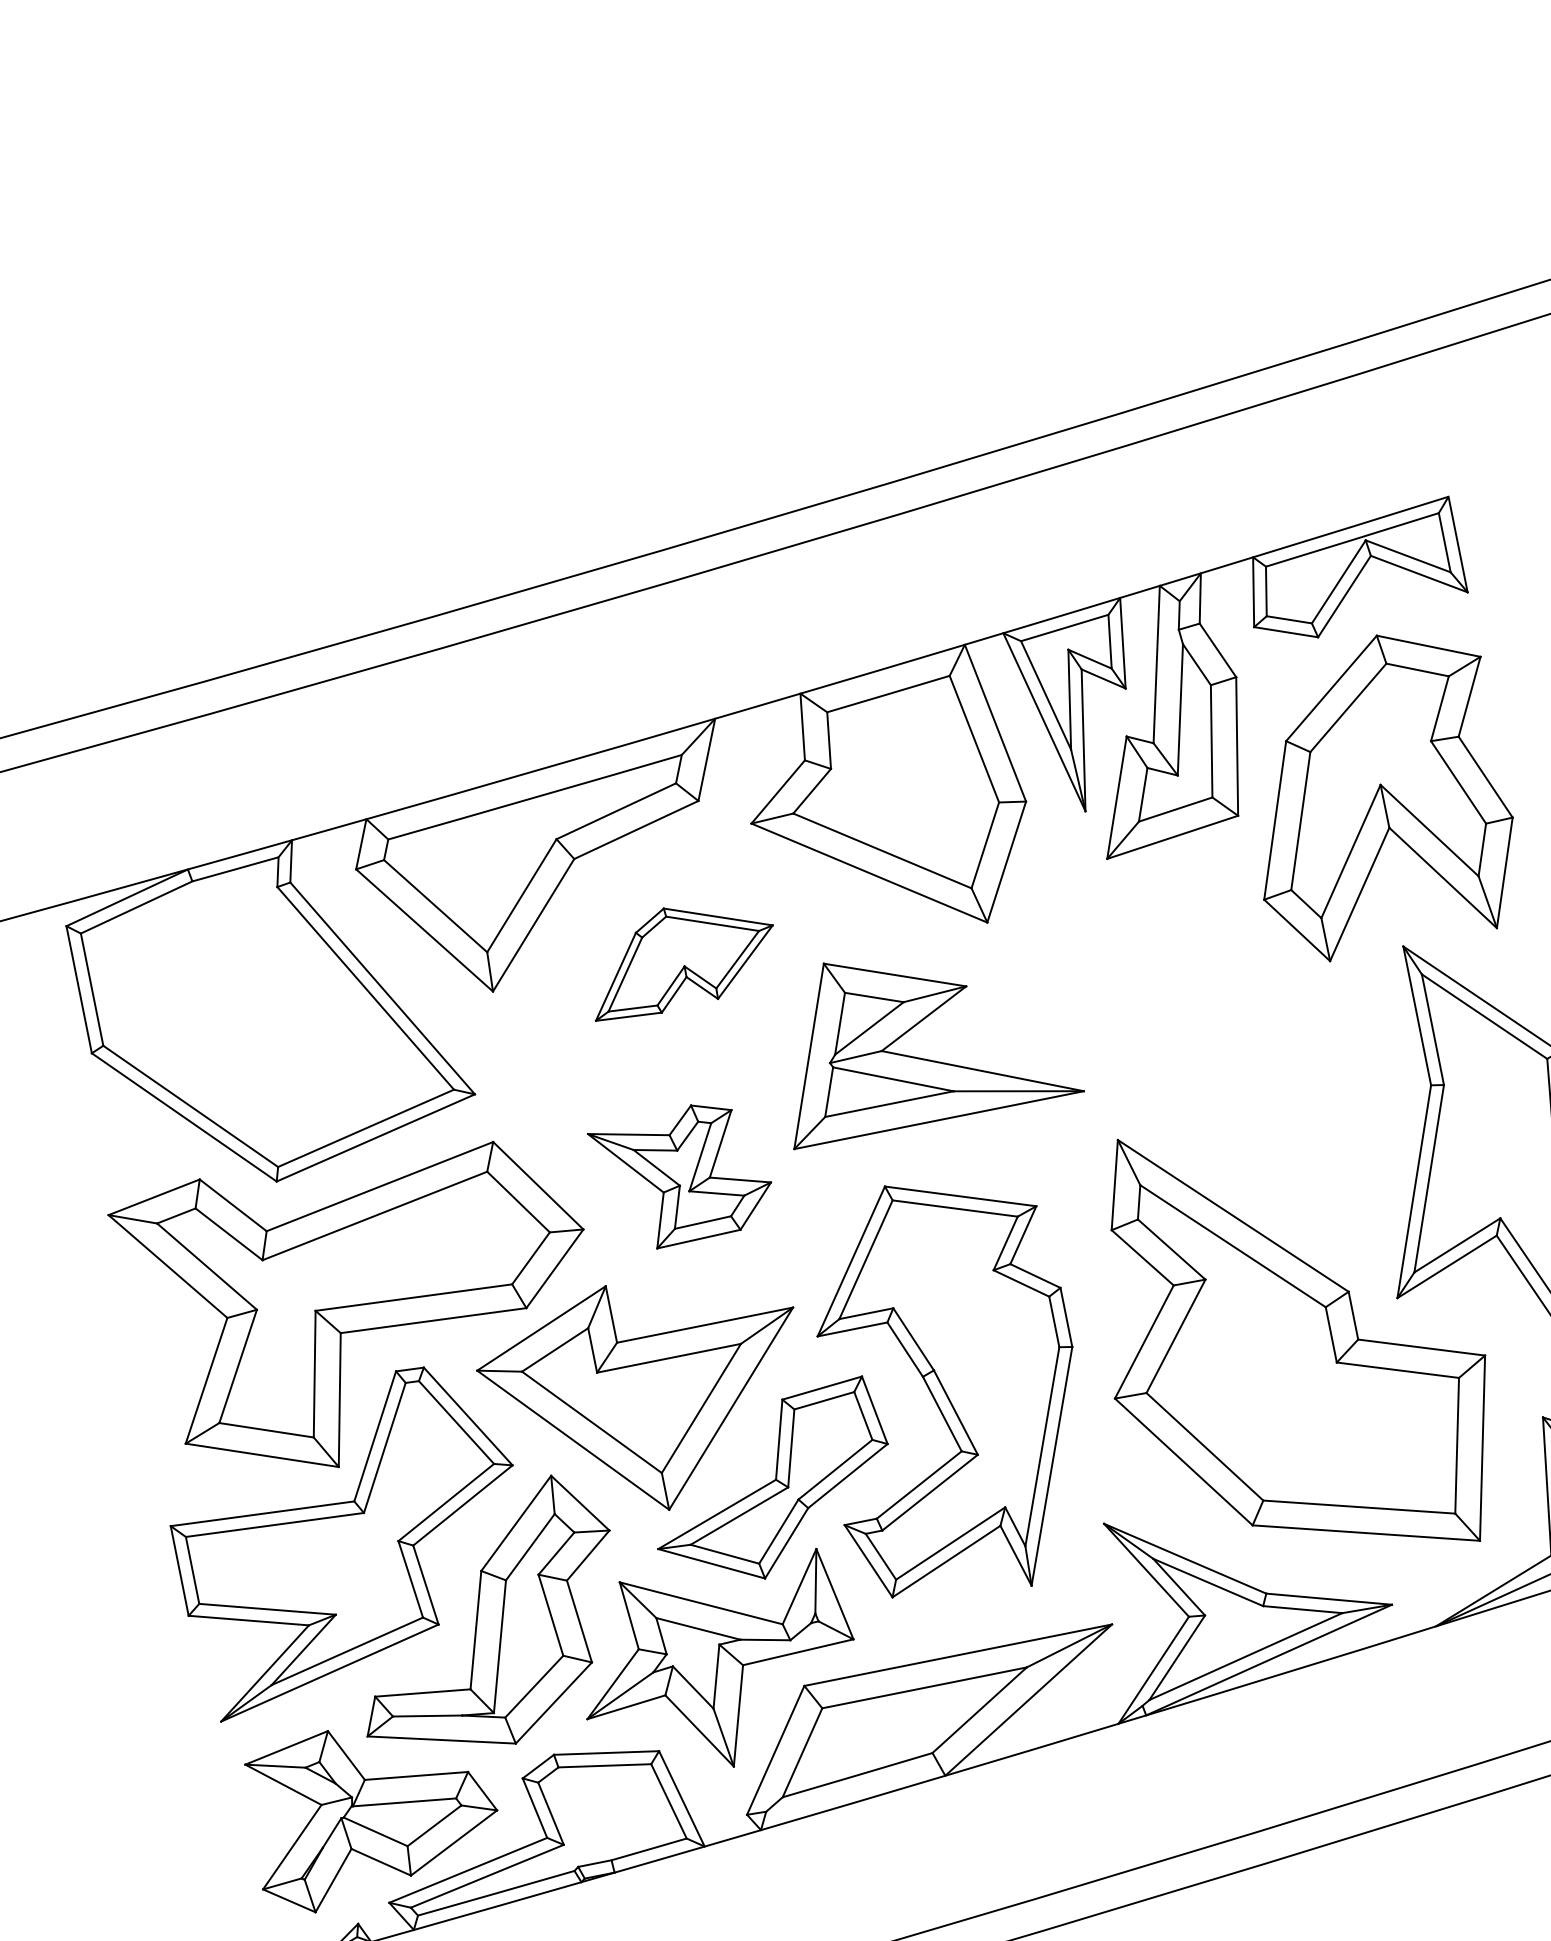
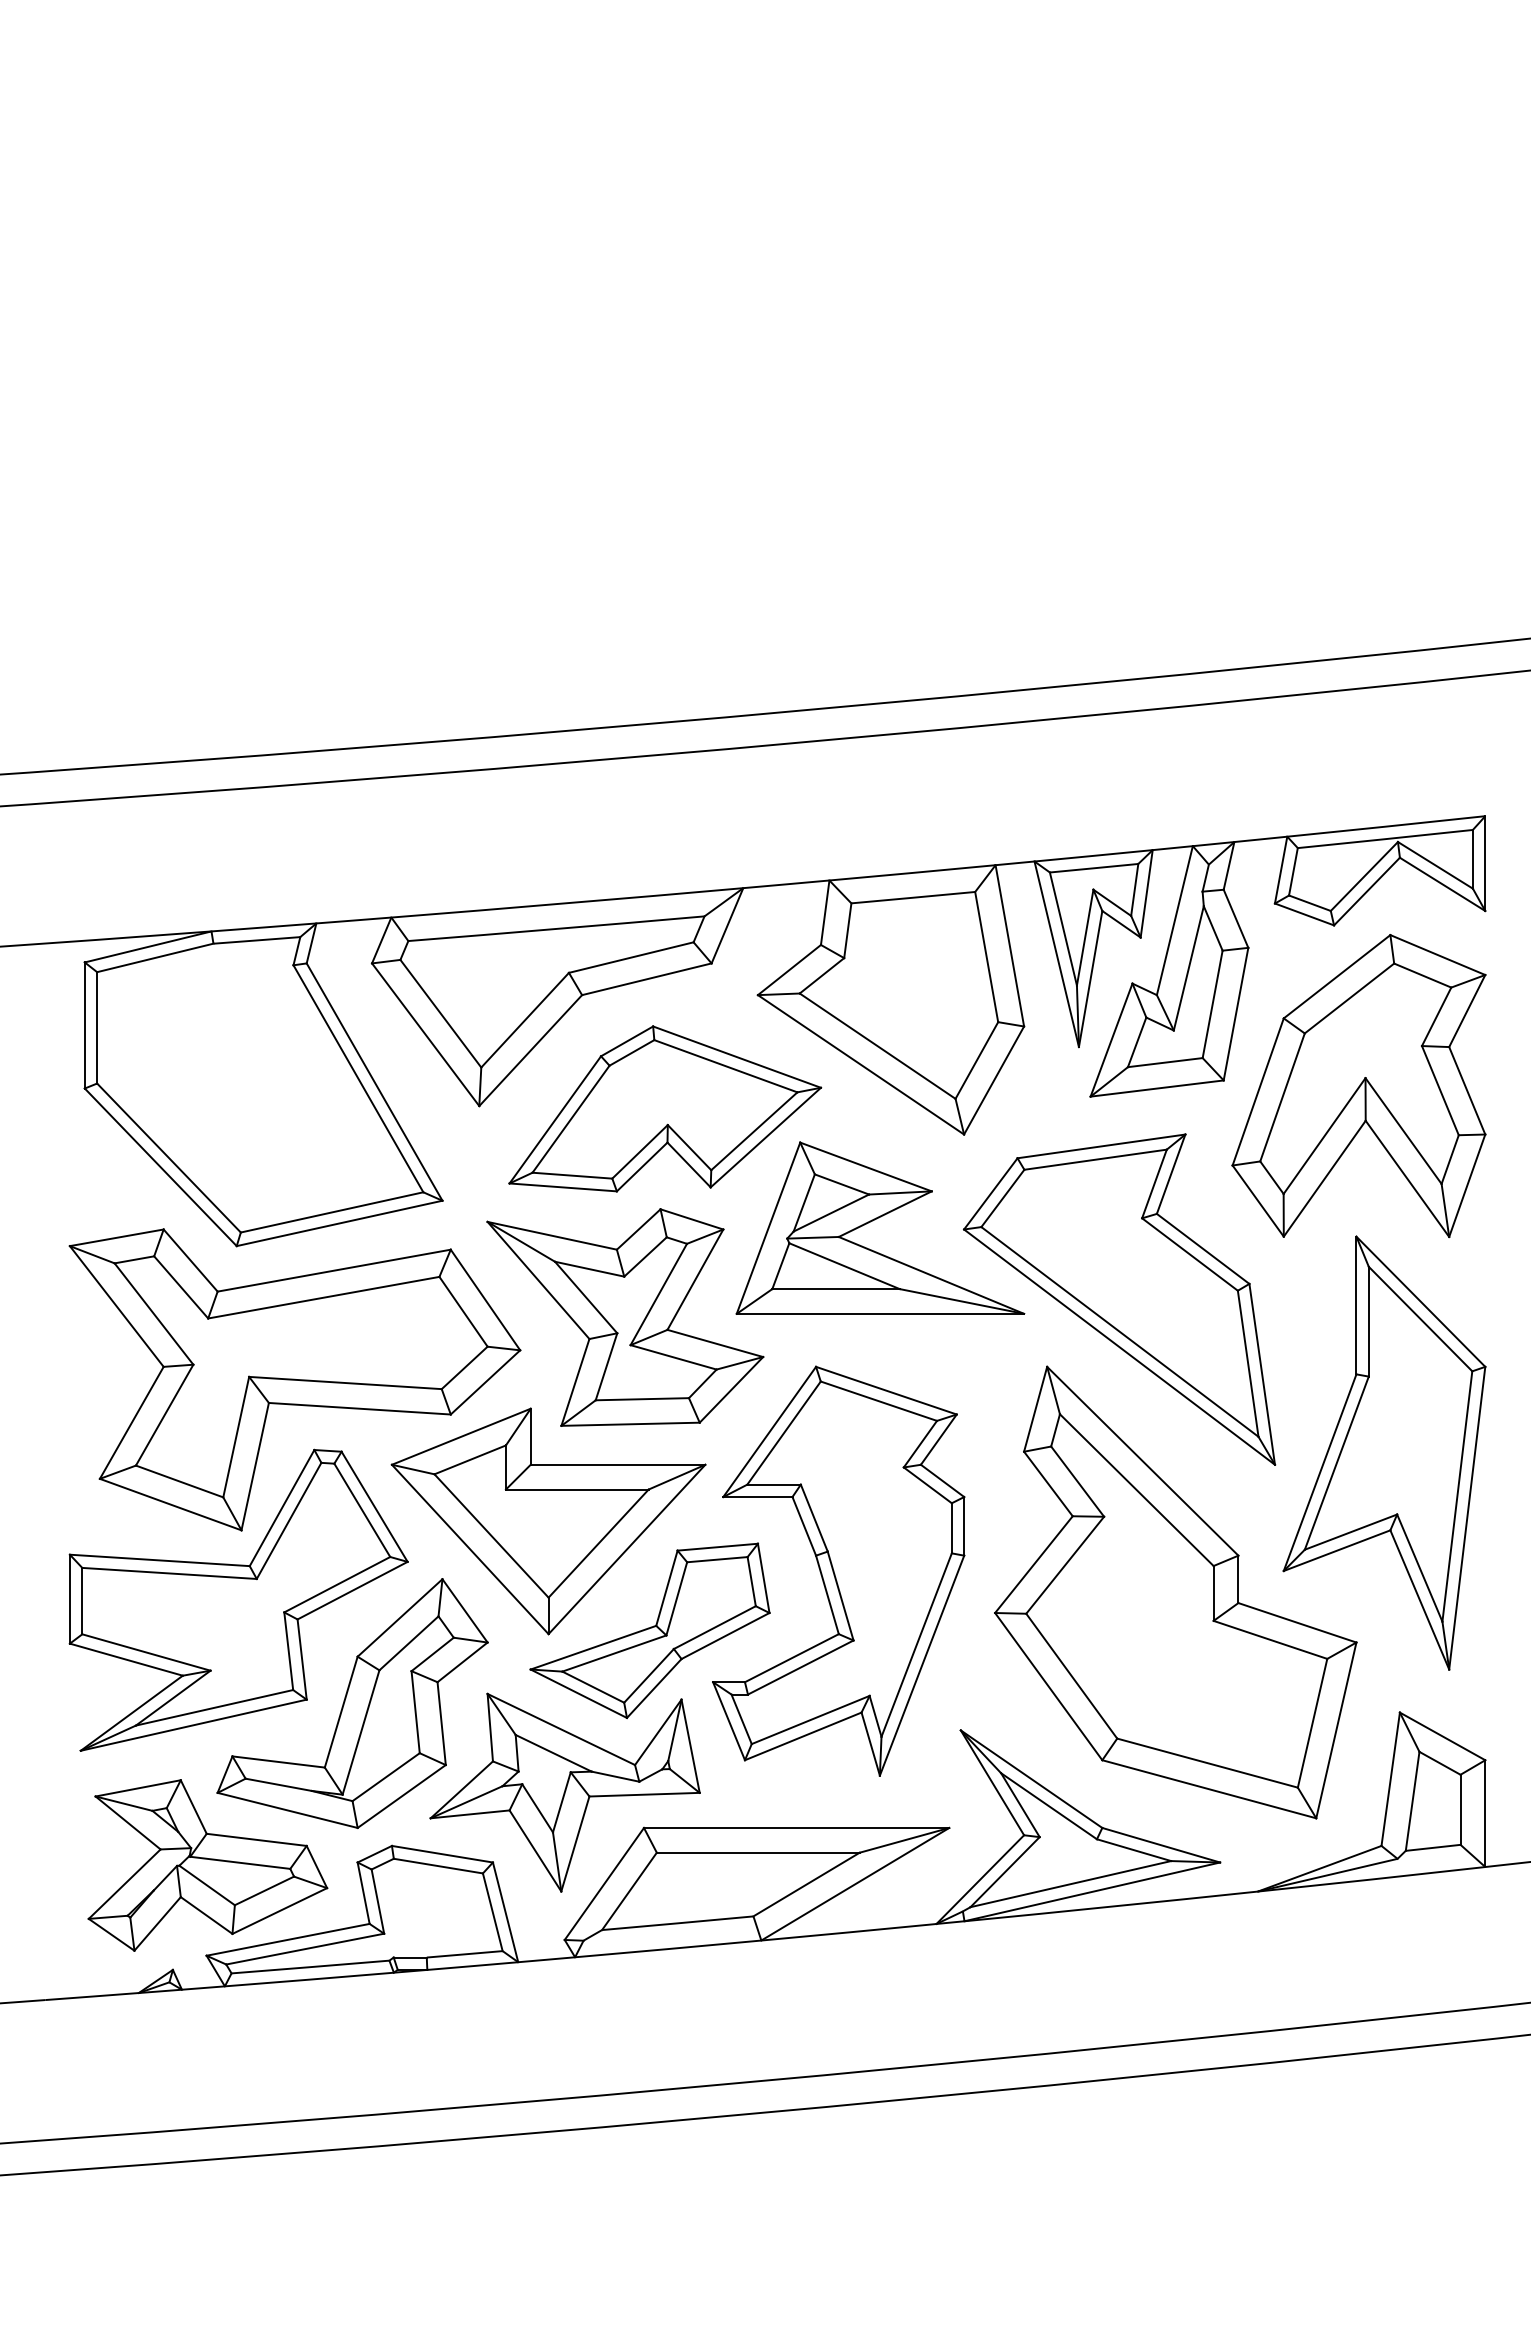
part: (681, 956) -> (665, 1108), size x1.67
part: (1177, 1057) -> (1119, 1299), added
part: (682, 1175) -> (625, 1317), size x1.67

